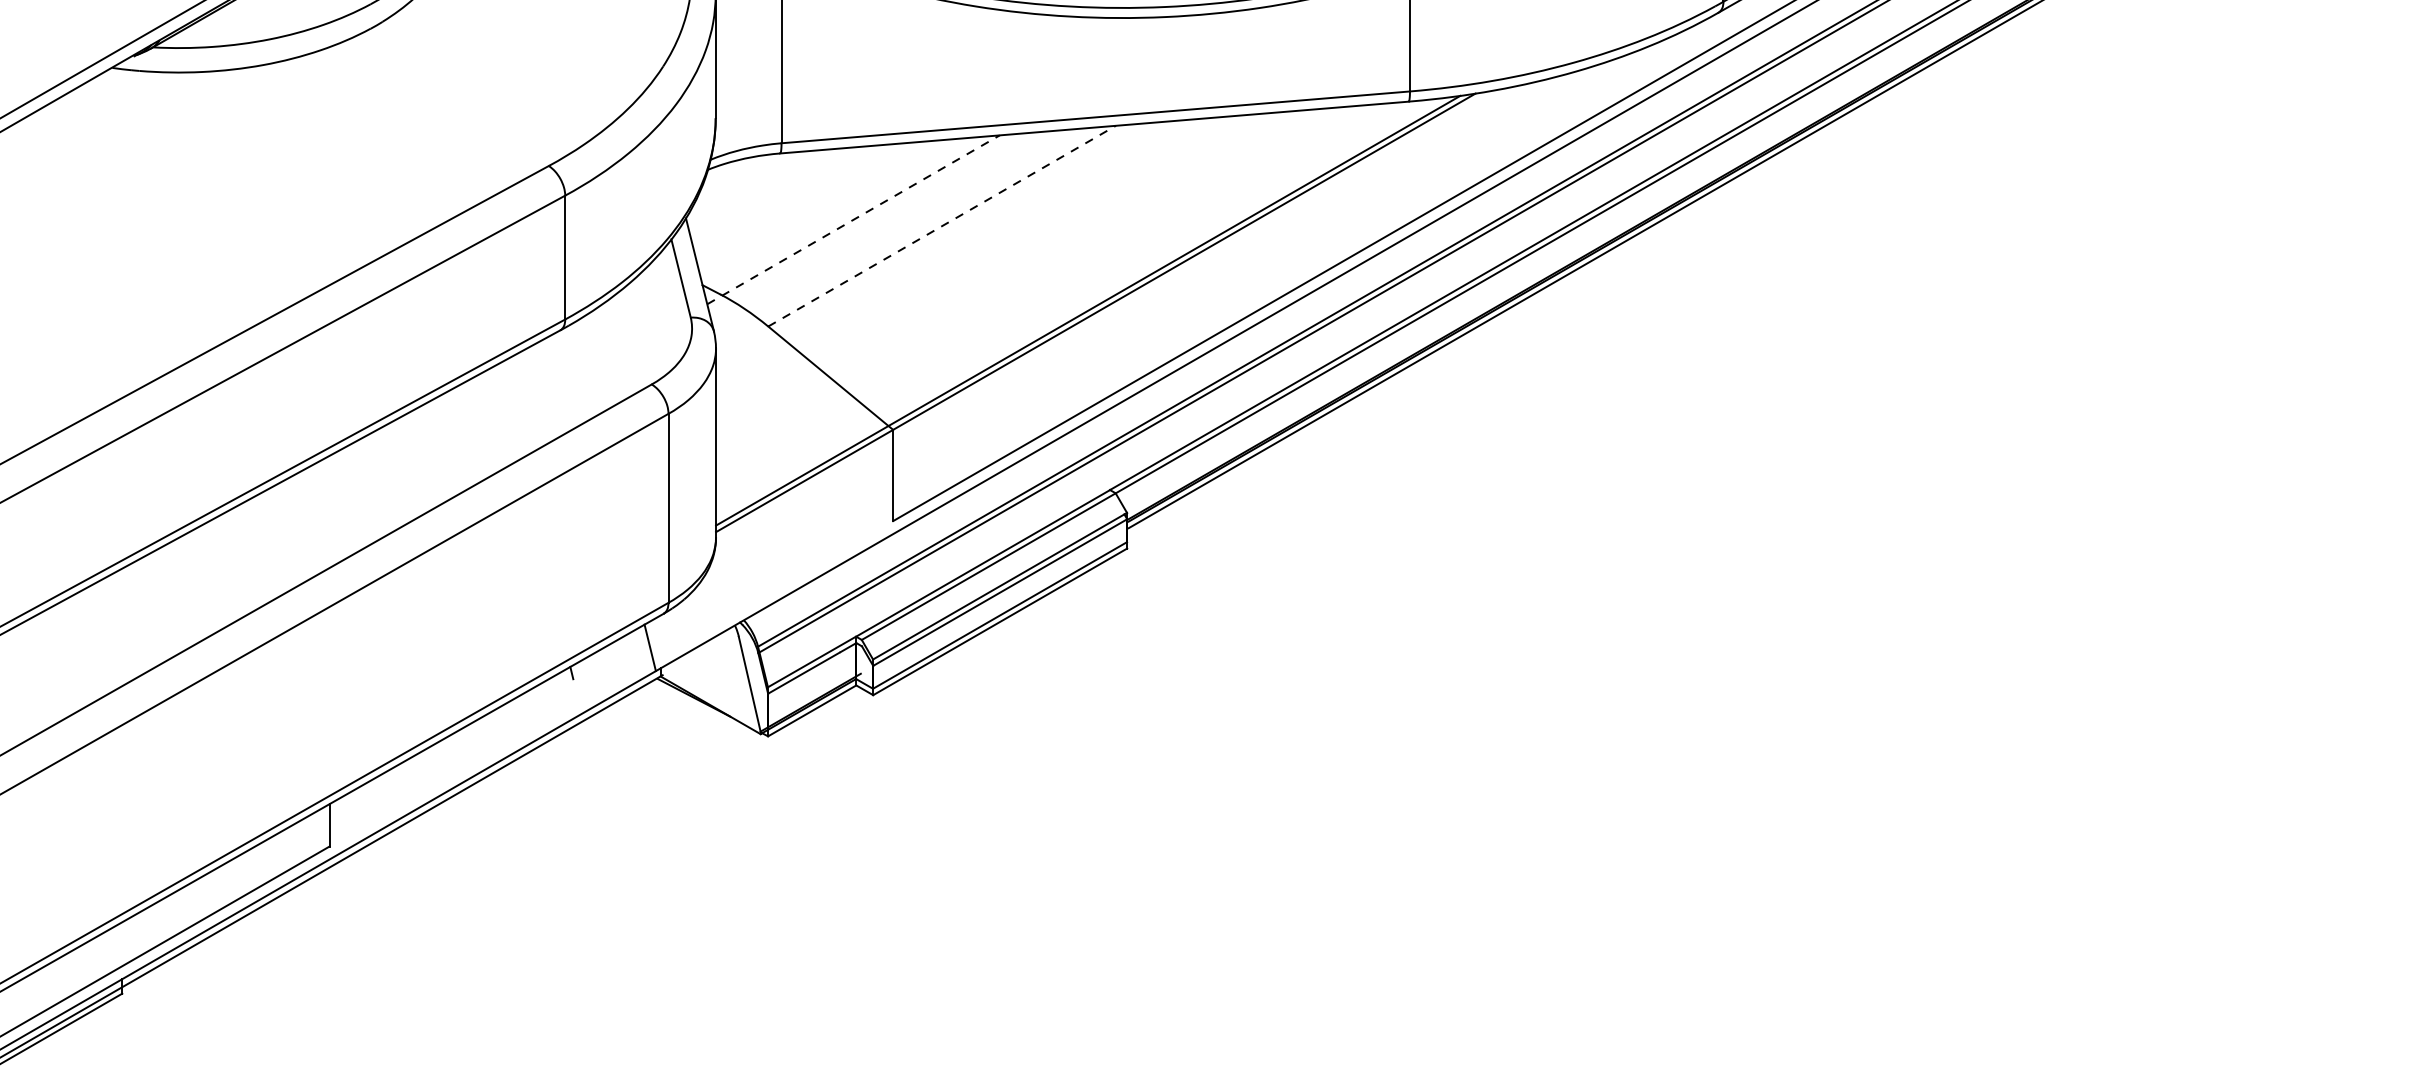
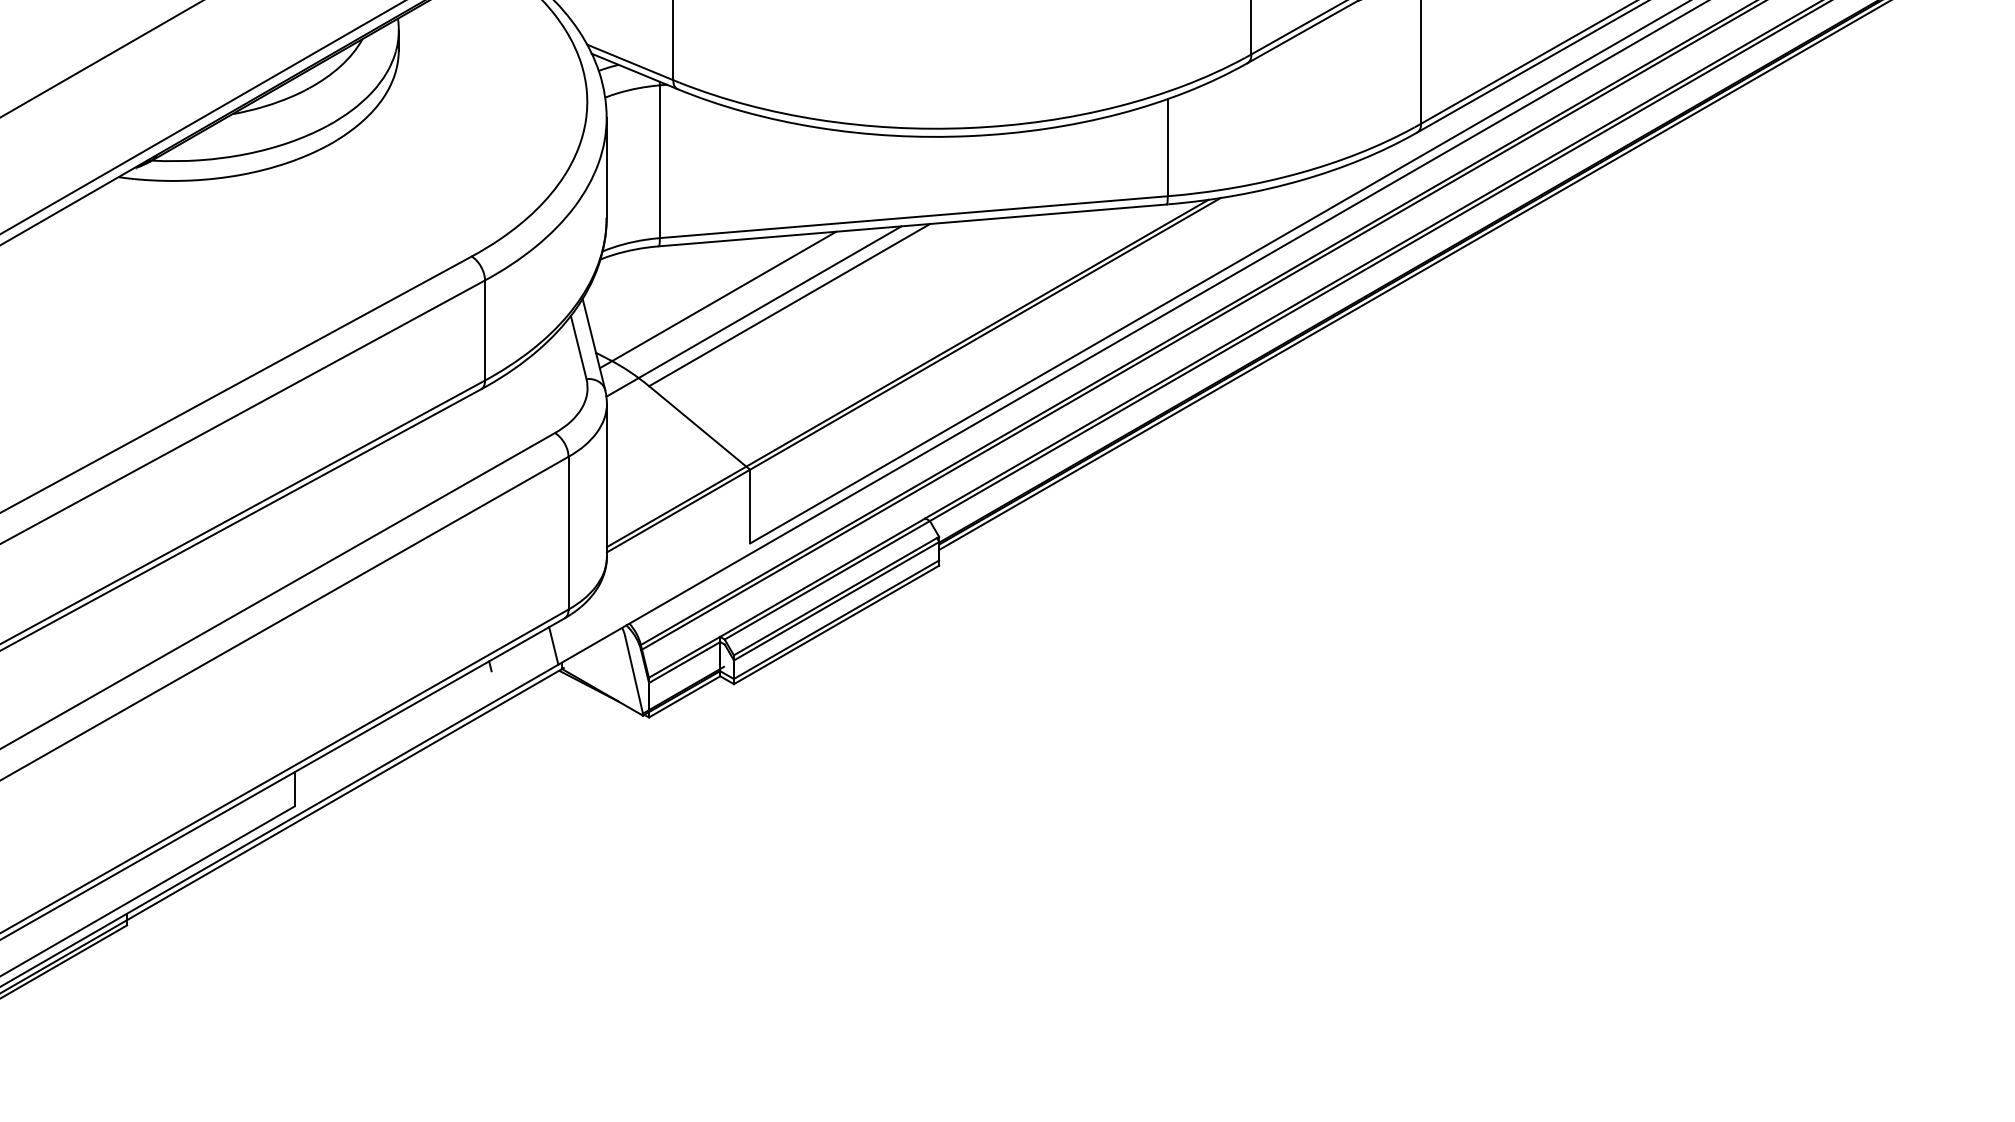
line: (854, 219) -> (718, 299), dashed -> solid
line: (943, 225) -> (790, 304), dashed -> solid
line: (897, 234) -> (753, 311), added

